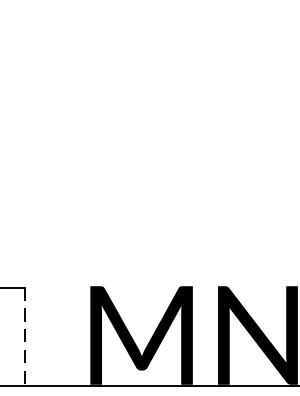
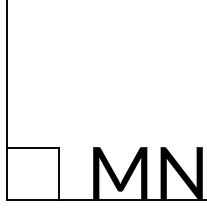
line: (24, 337) -> (58, 174), dashed -> solid

